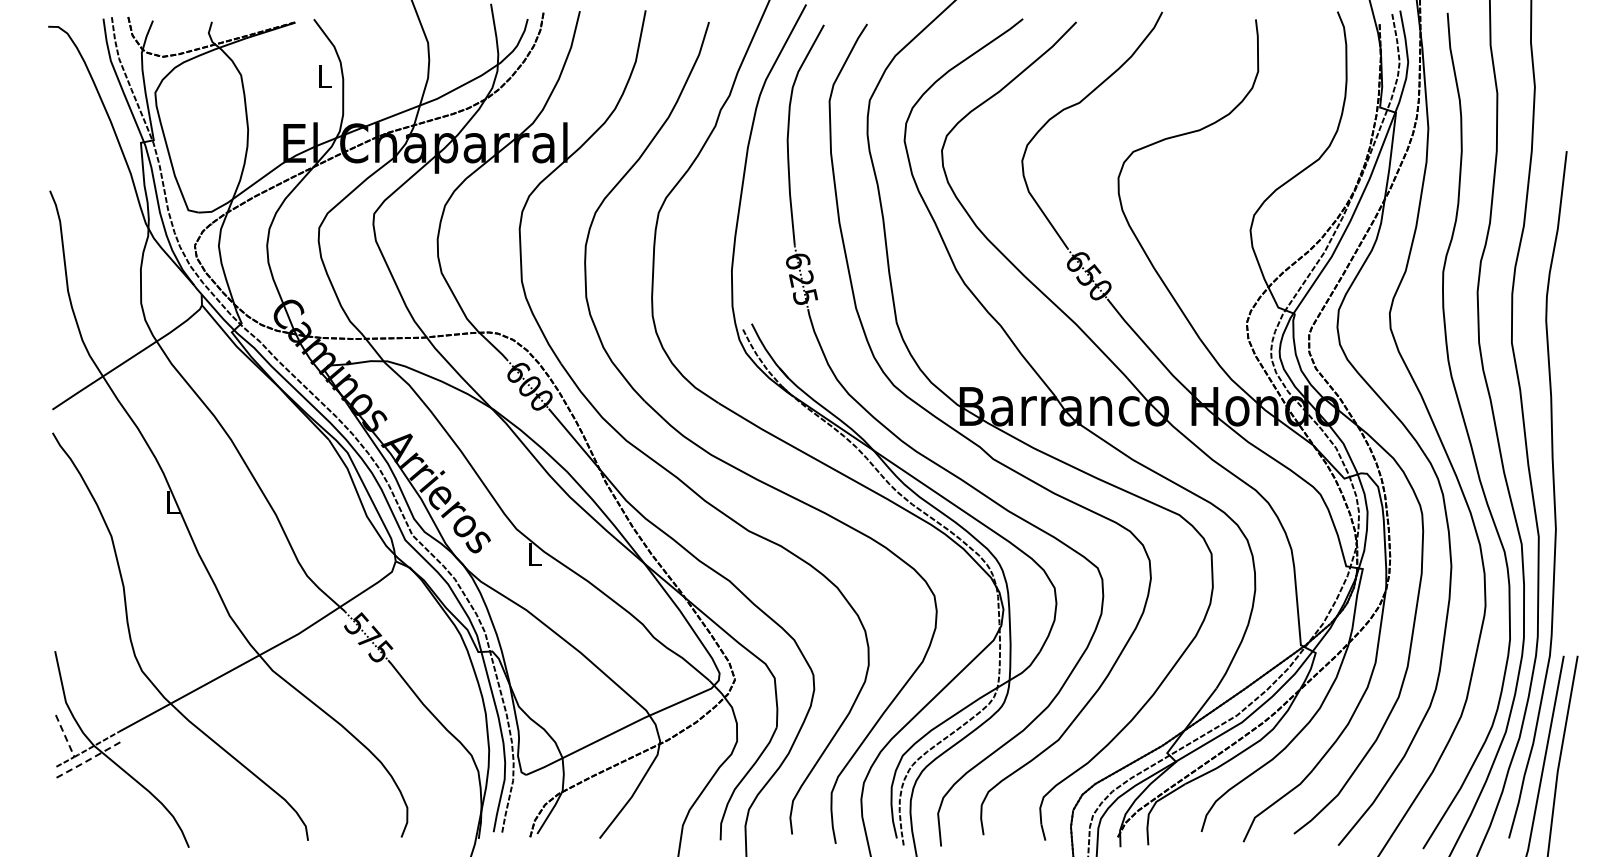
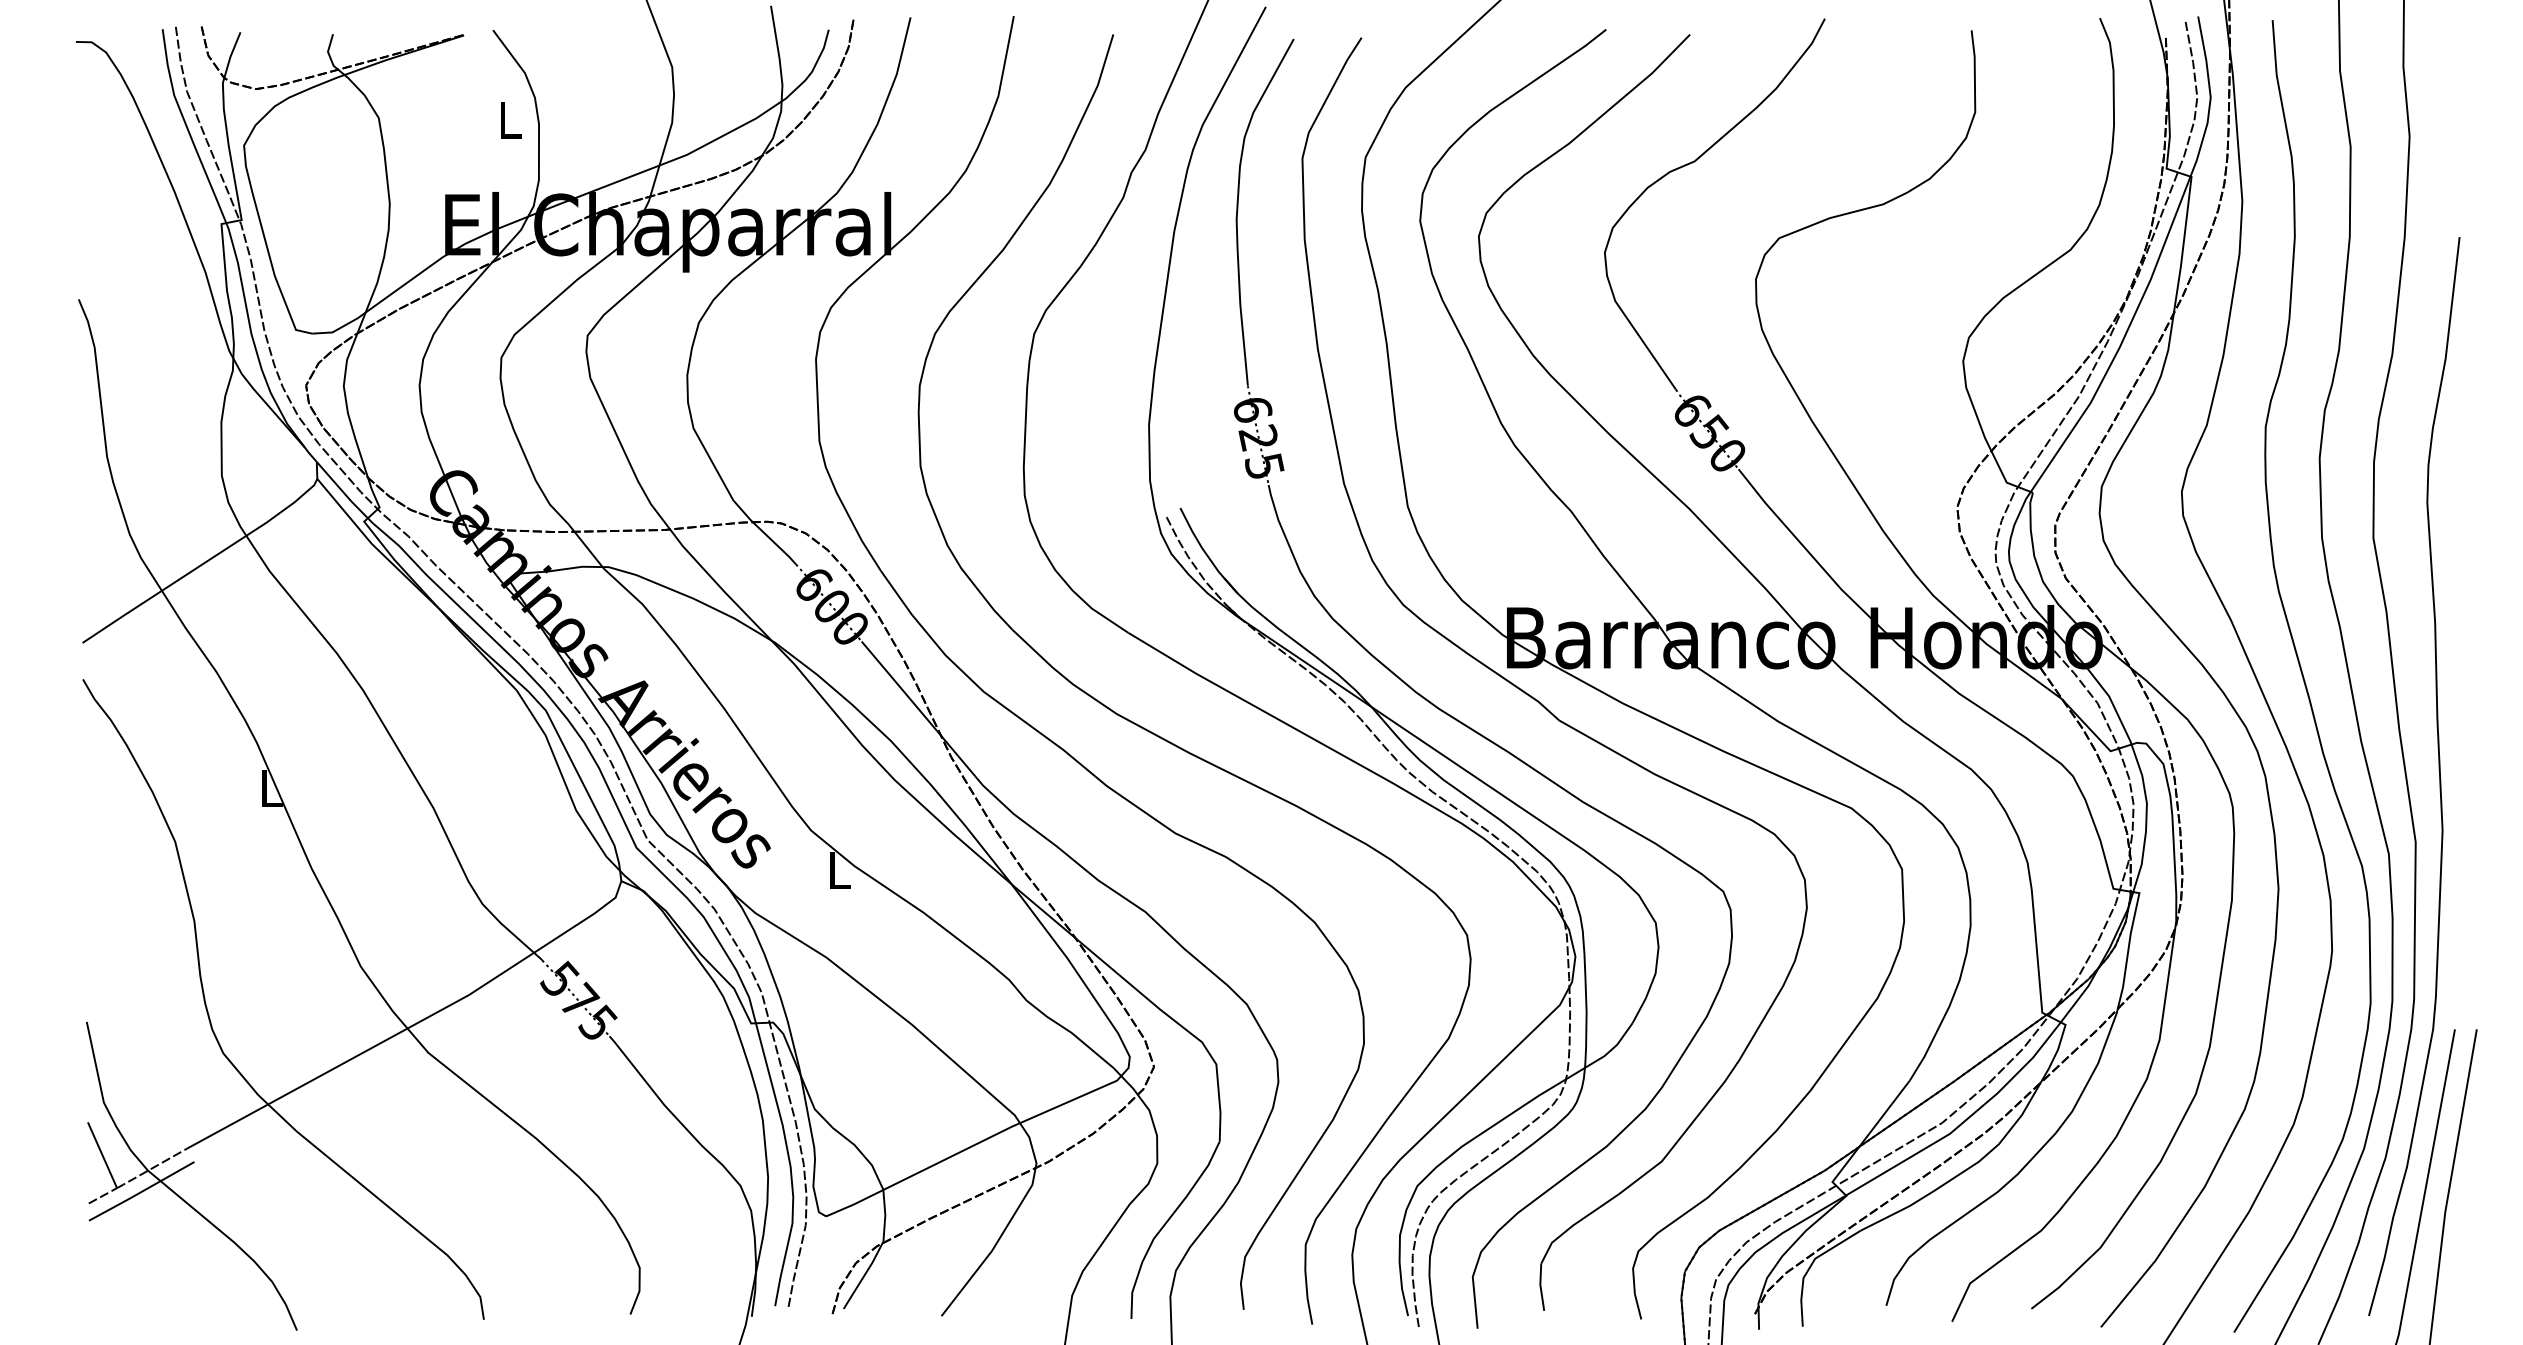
line: (65, 736) -> (103, 1155), dashed -> solid
line: (90, 759) -> (142, 1192), dashed -> solid

